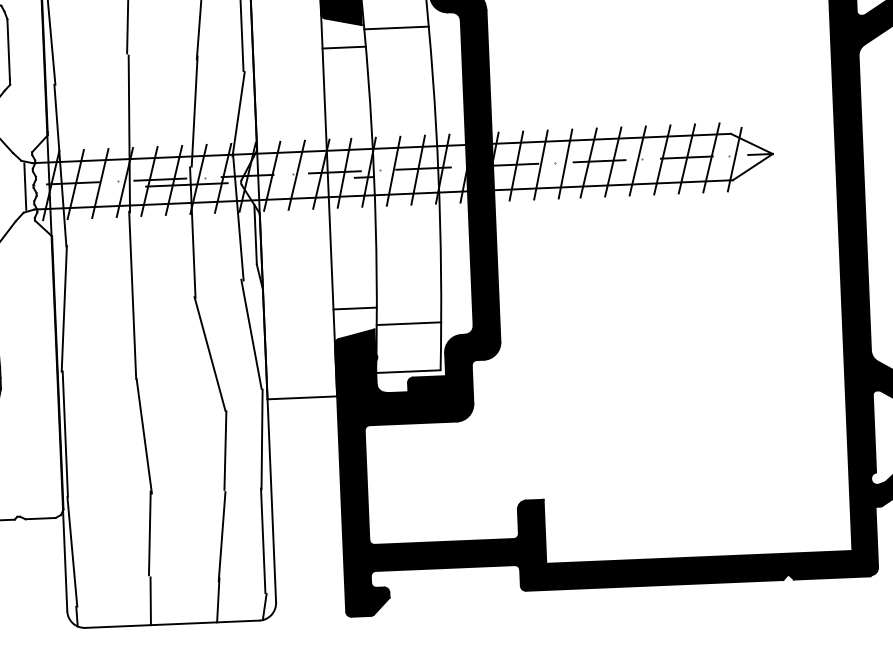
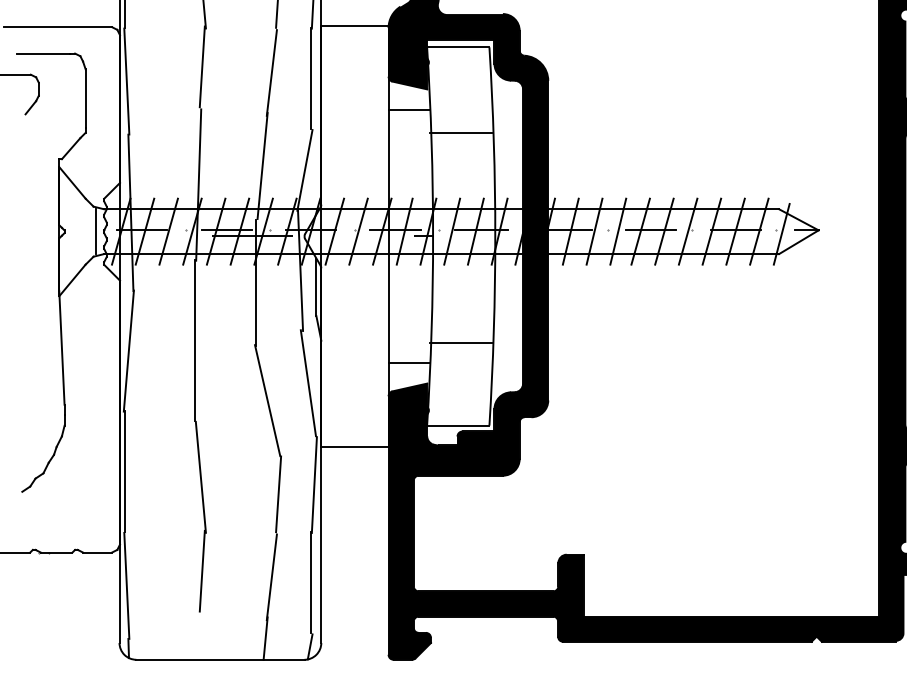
line: (396, 27) -> (460, 132), moved
line: (408, 323) -> (460, 343), moved
line: (150, 601) -> (200, 636), removed

